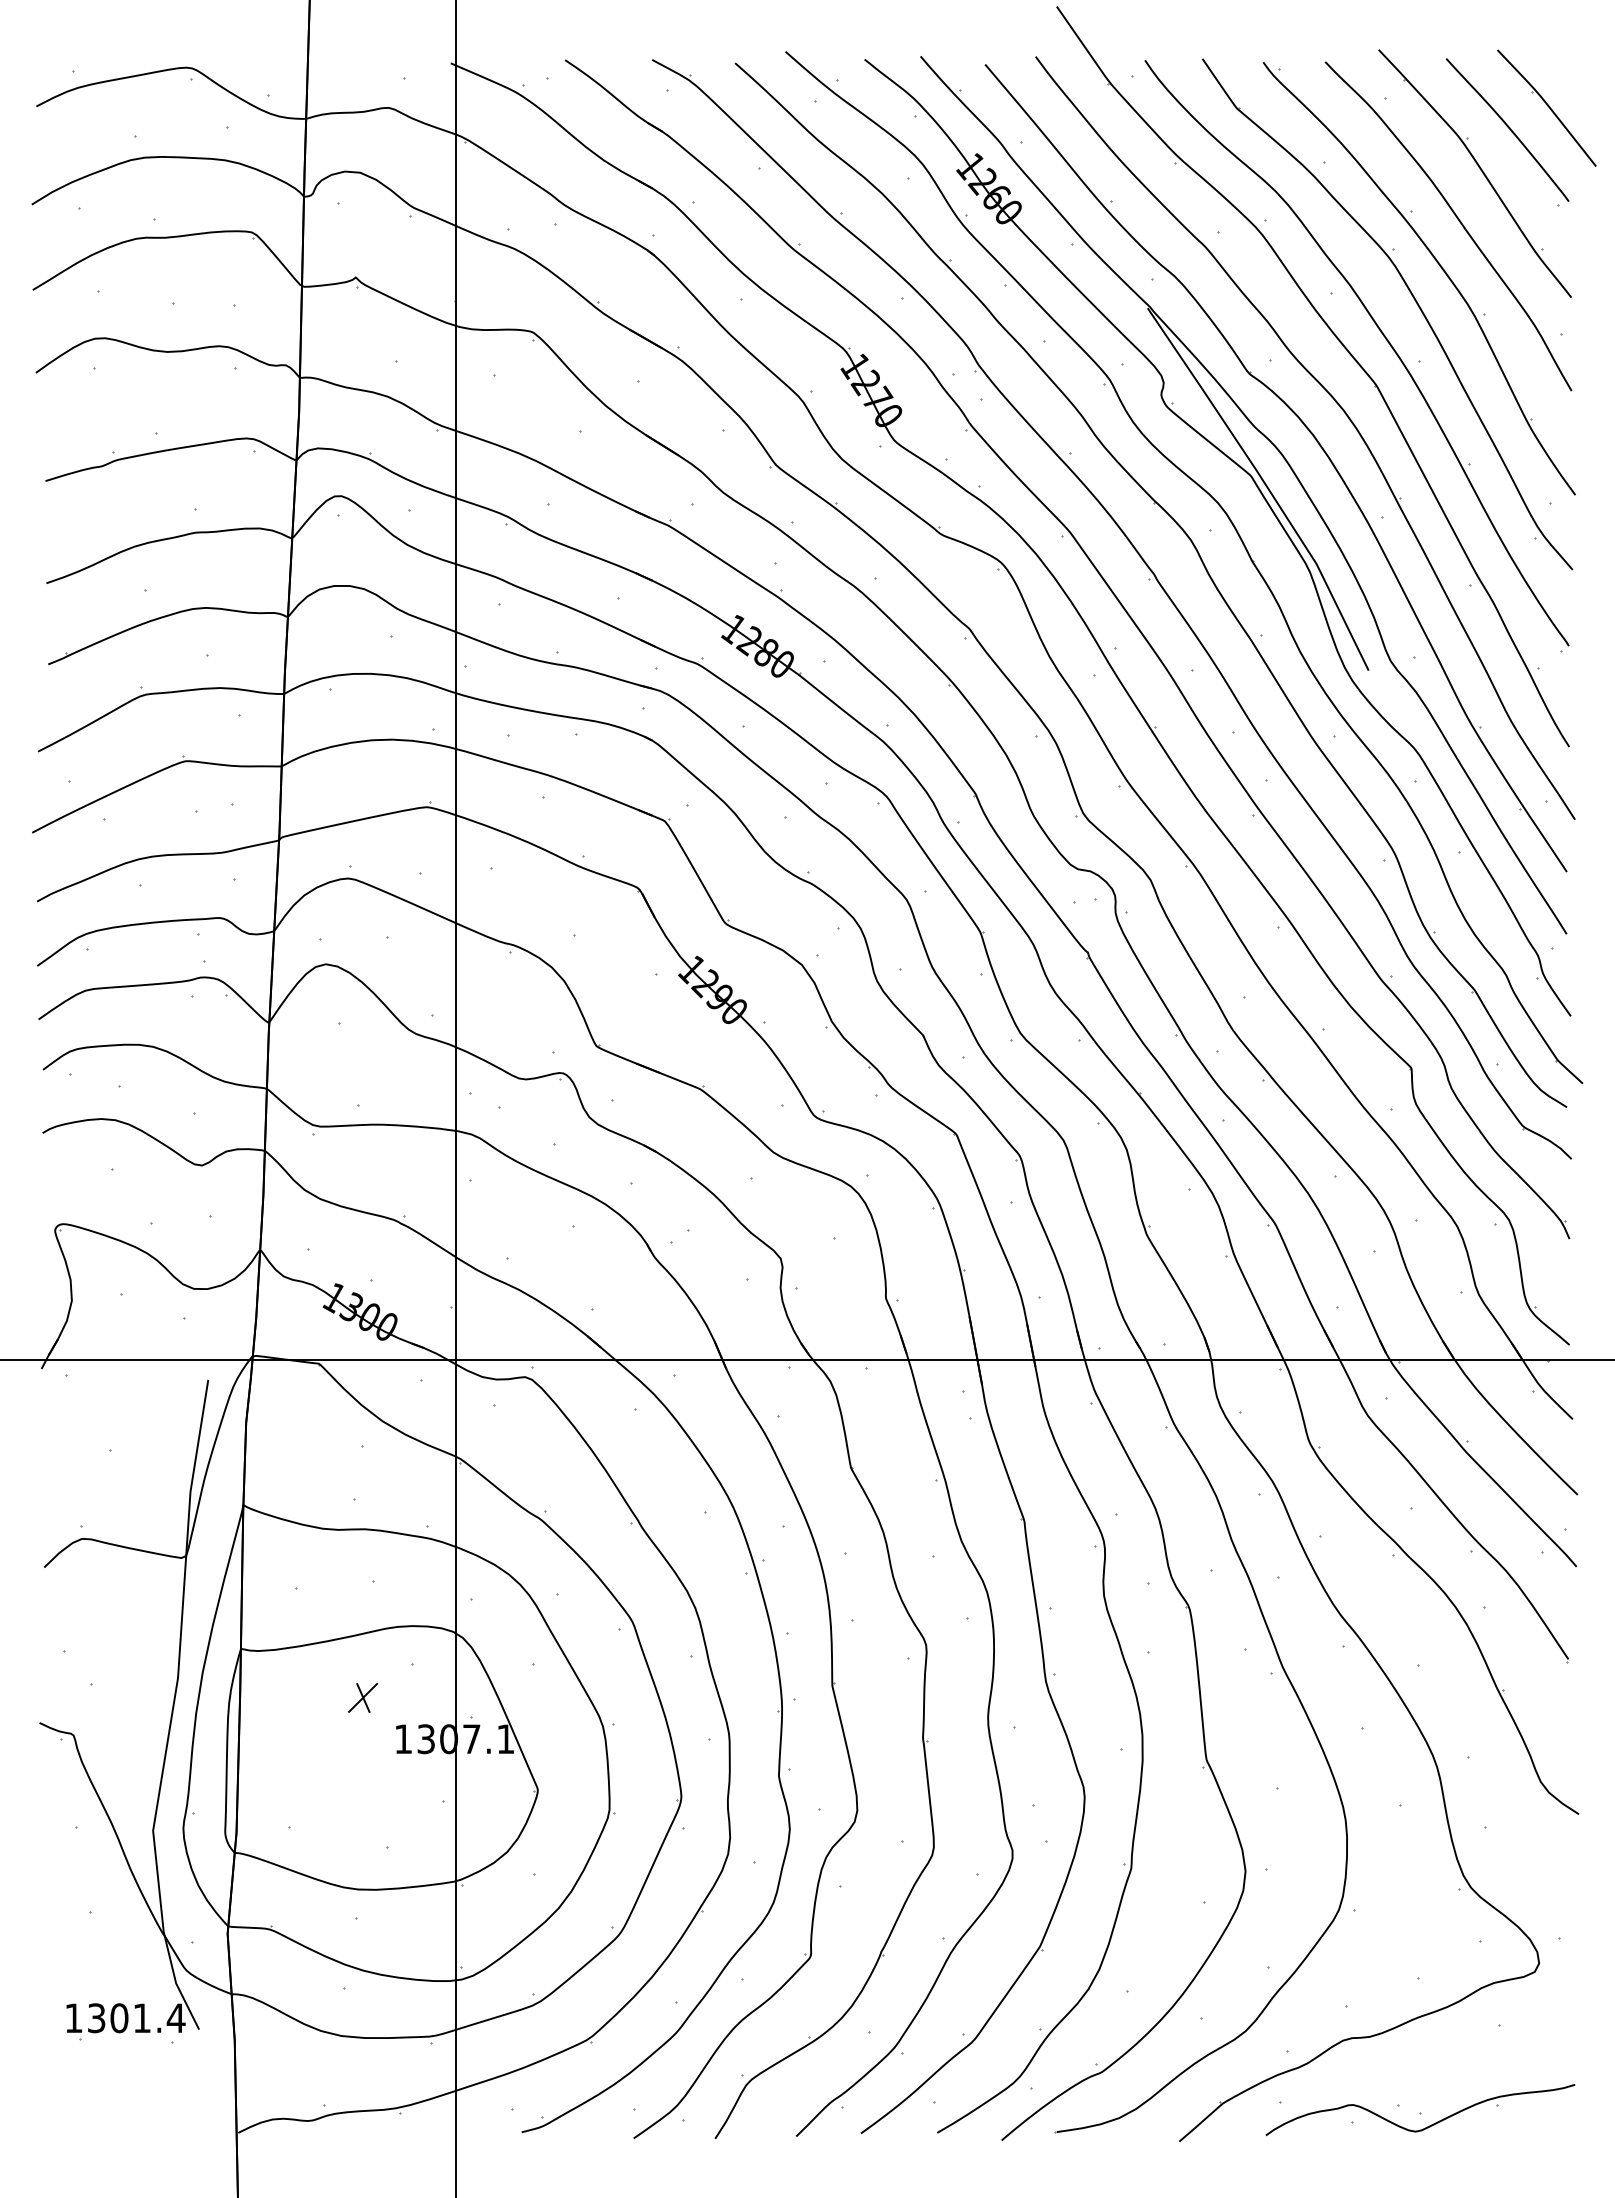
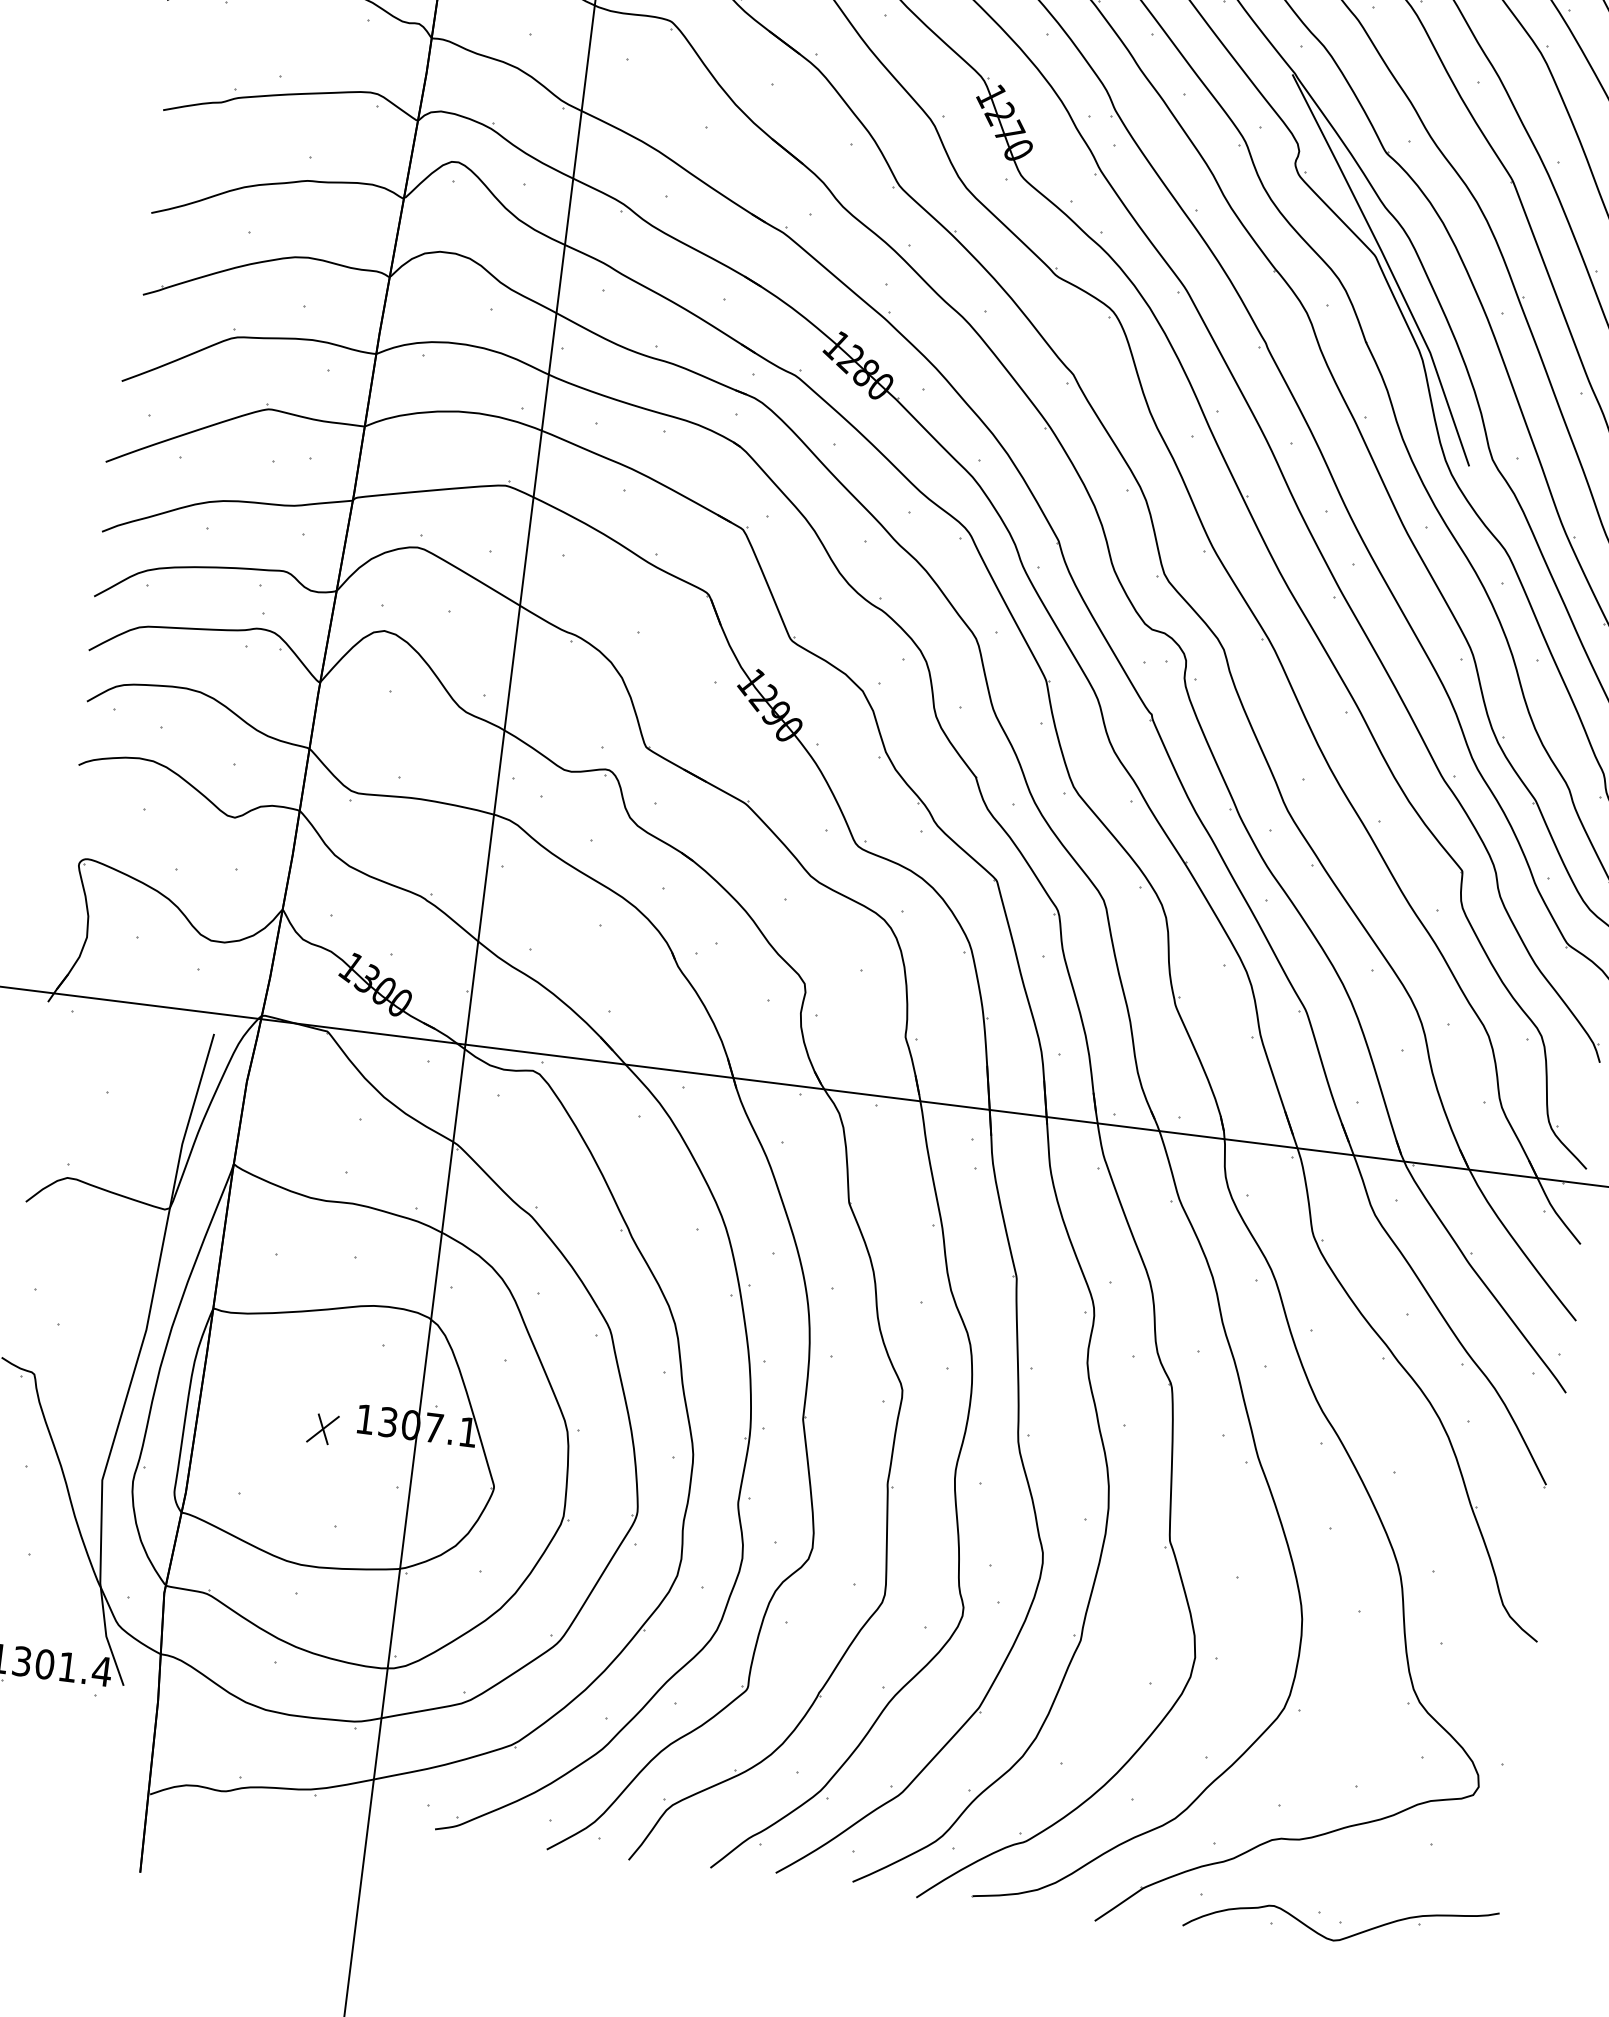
part: (363, 1697) -> (323, 1428), moved

